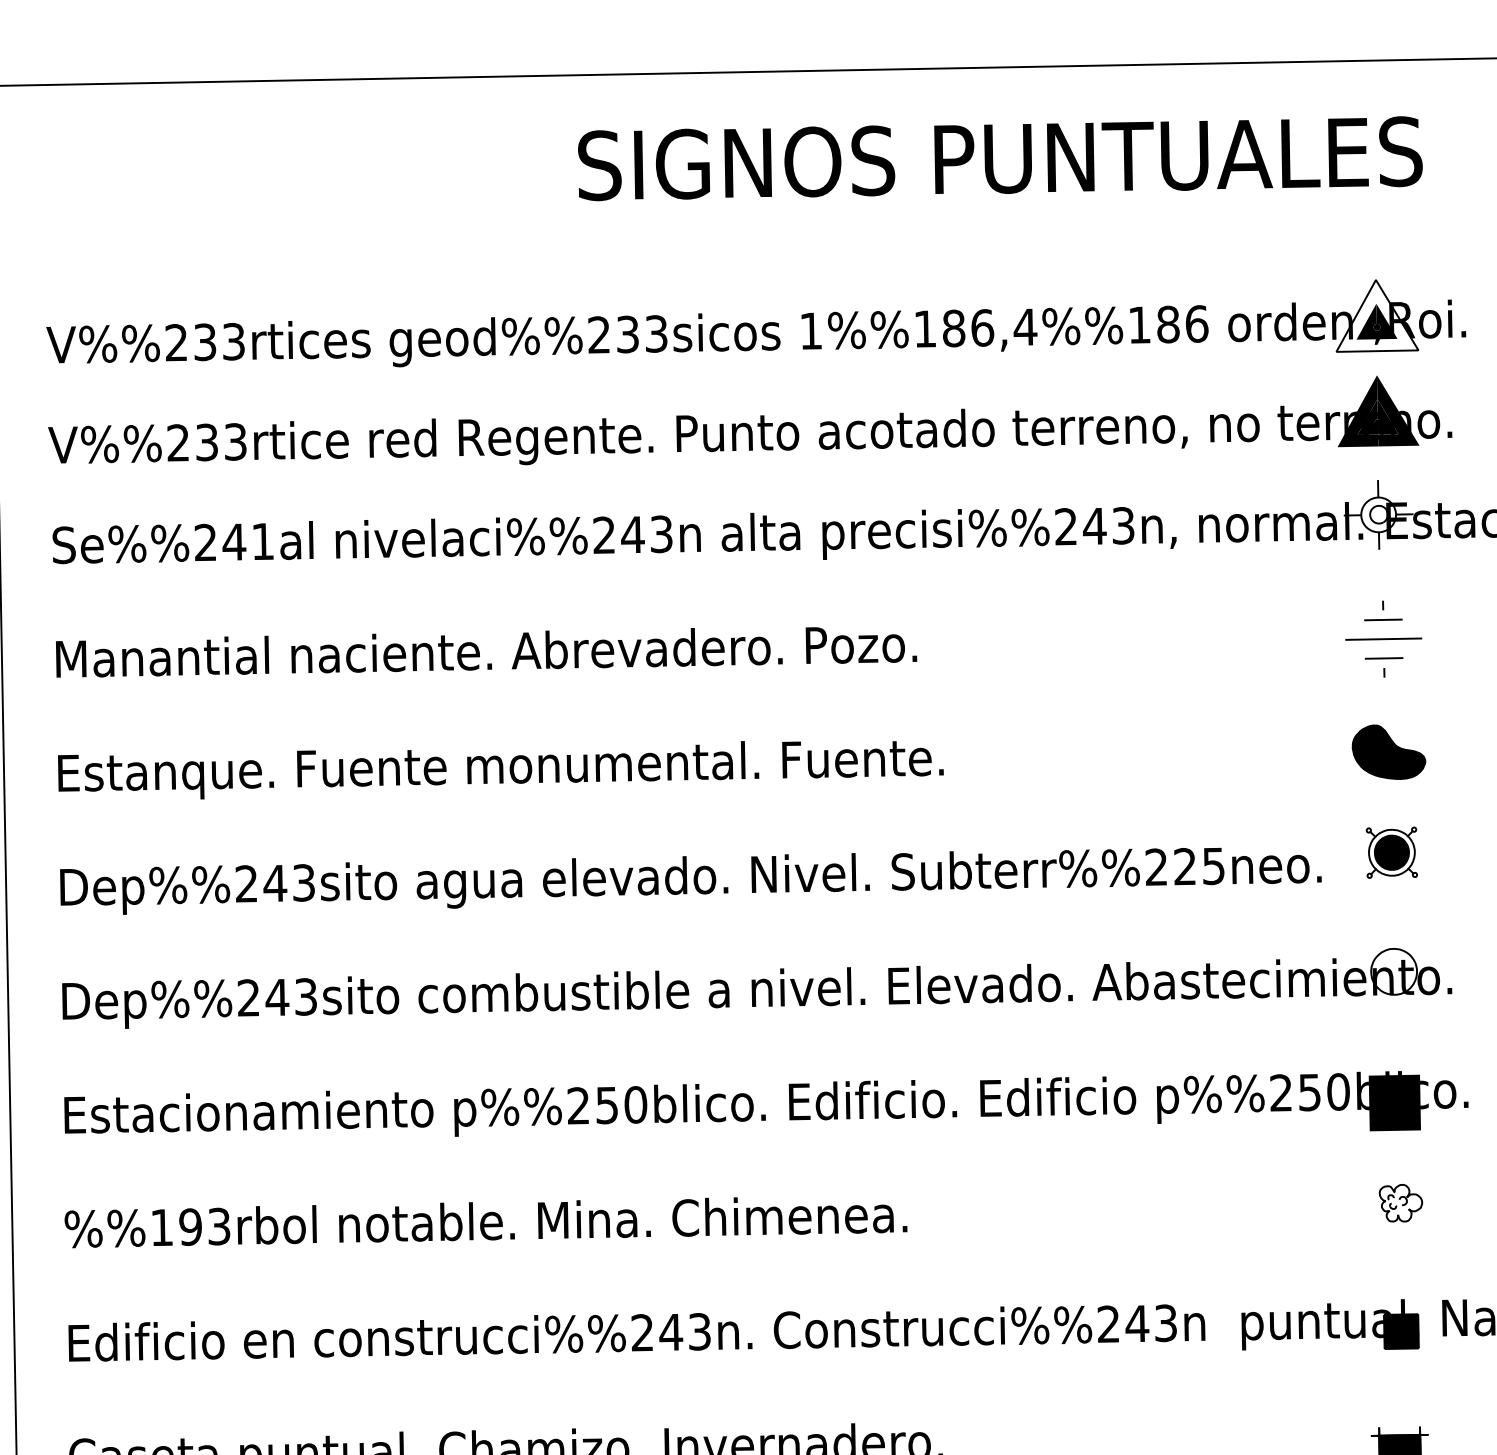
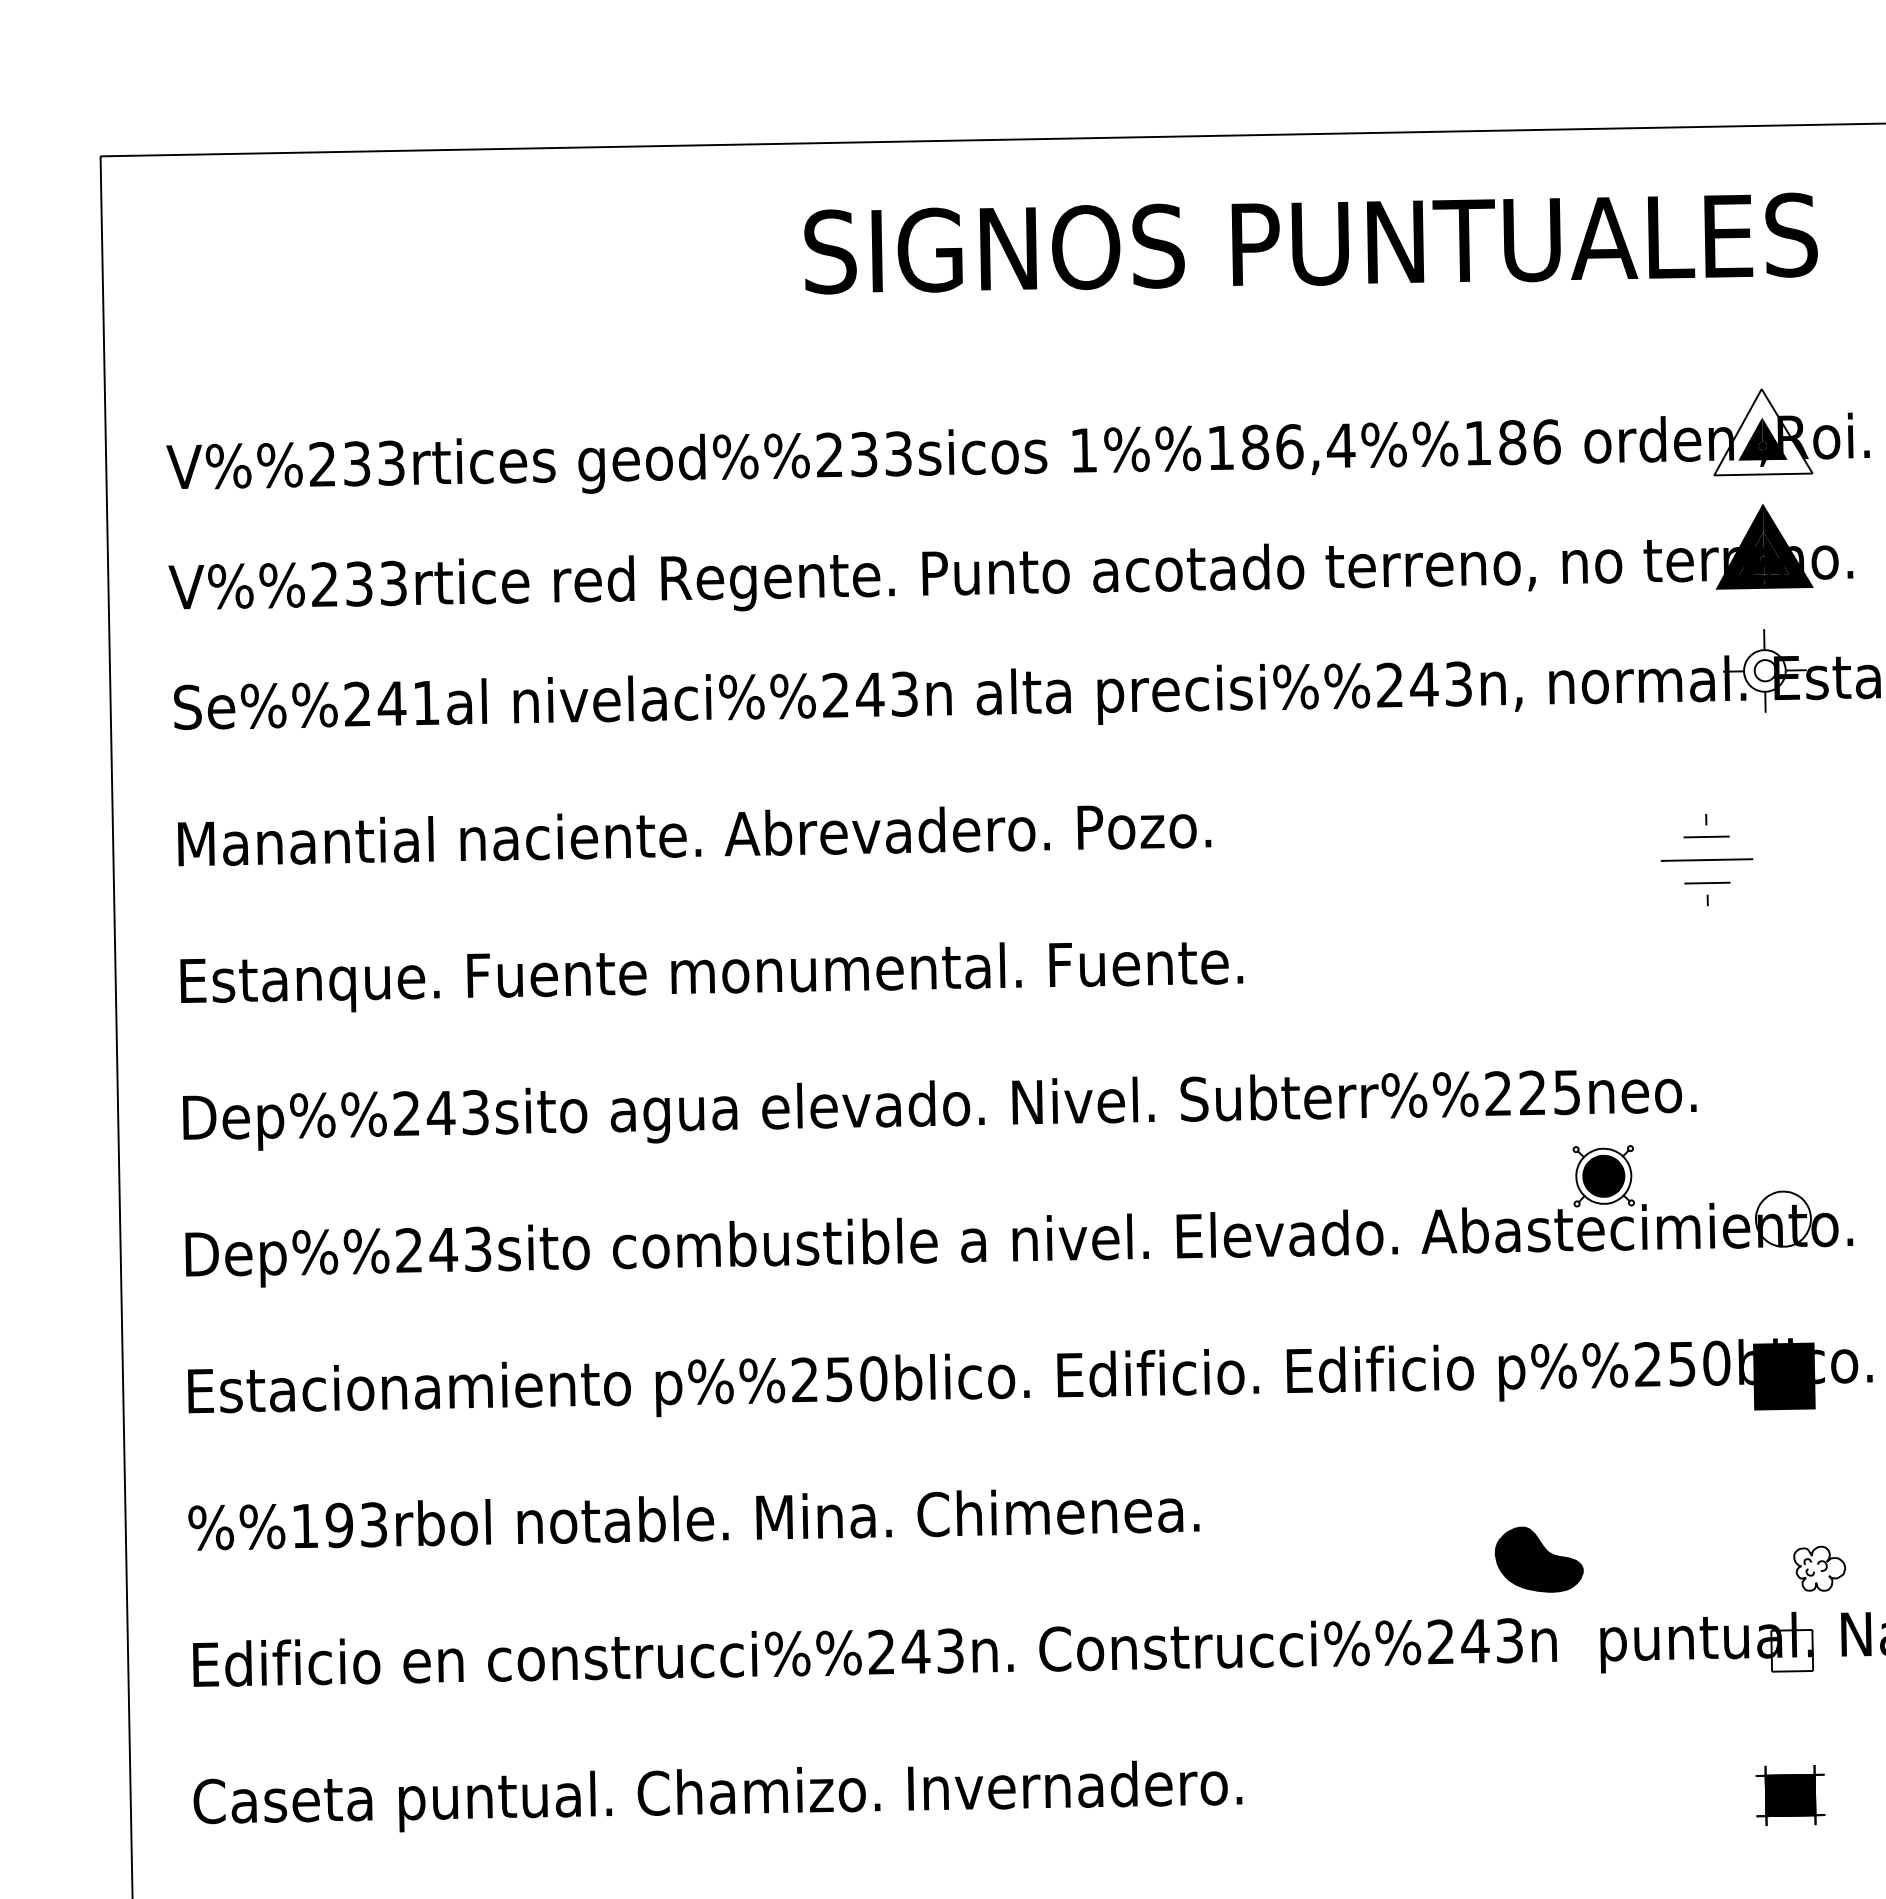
part: (1383, 639) -> (1706, 860), moved
part: (1388, 752) -> (1538, 1559), moved
part: (1391, 852) -> (1603, 1176), moved
part: (1400, 1203) -> (1819, 1568), moved
fill: (1401, 1331) -> (1792, 1650), removed

